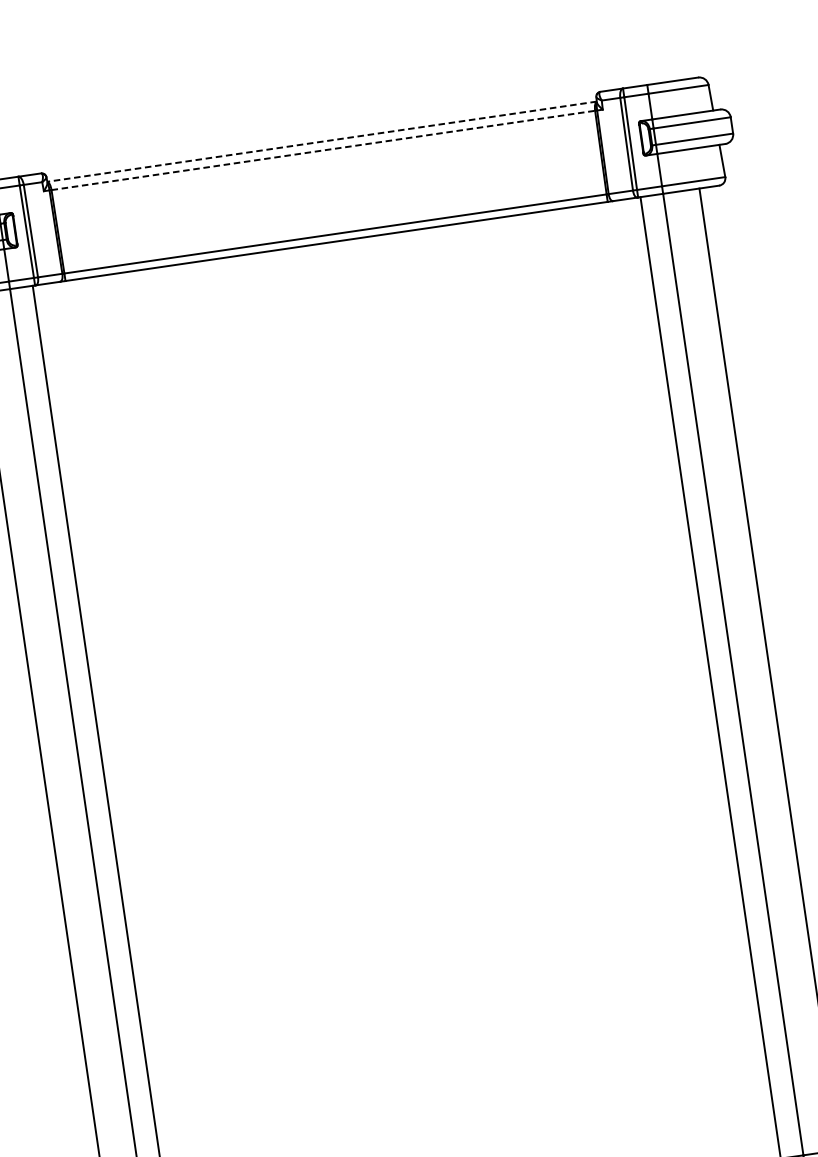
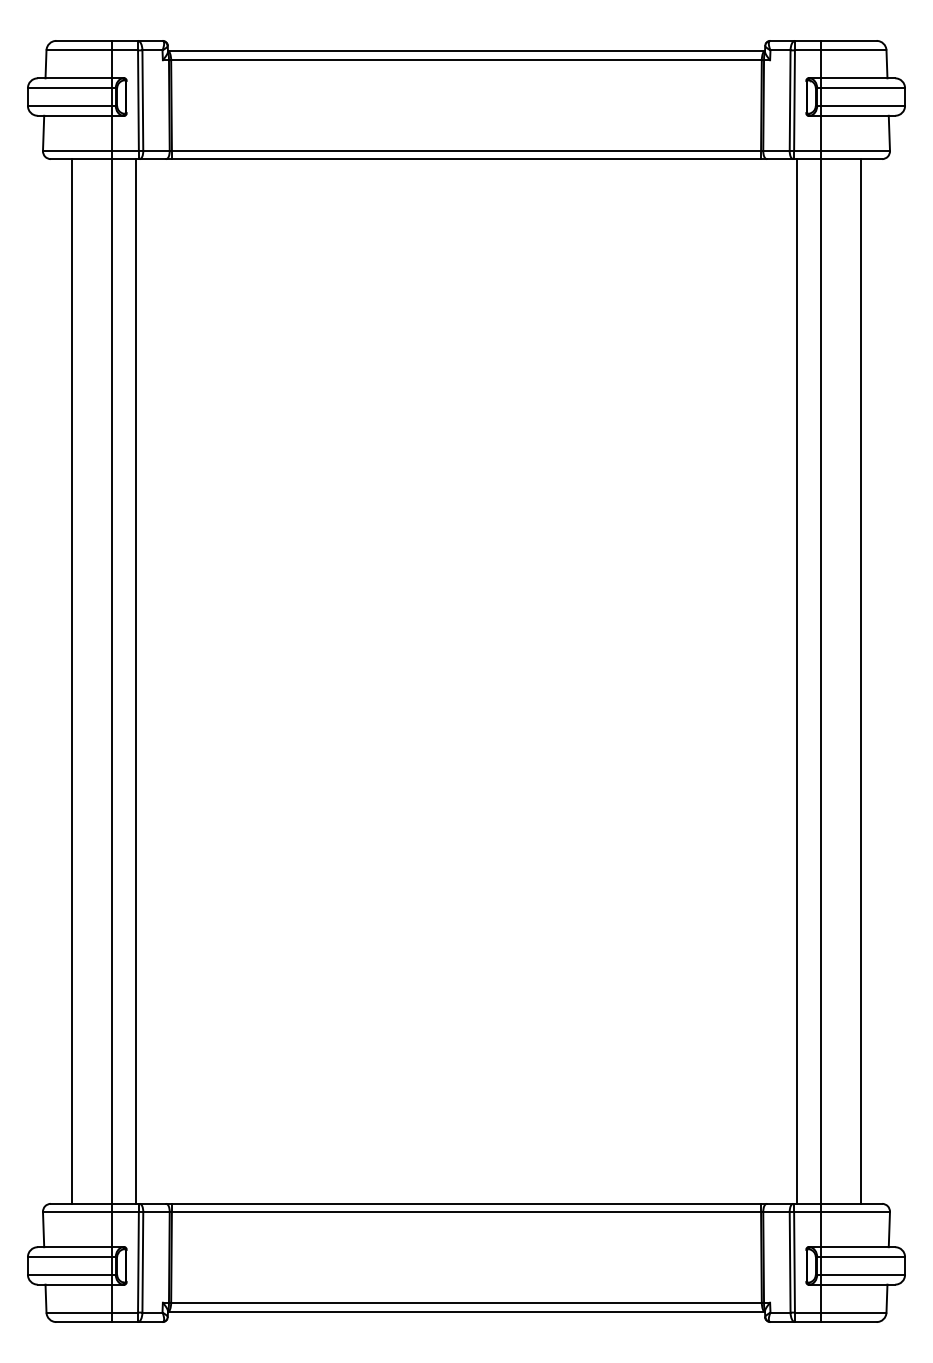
line: (322, 141) -> (466, 50), dashed -> solid
line: (323, 150) -> (466, 60), dashed -> solid

